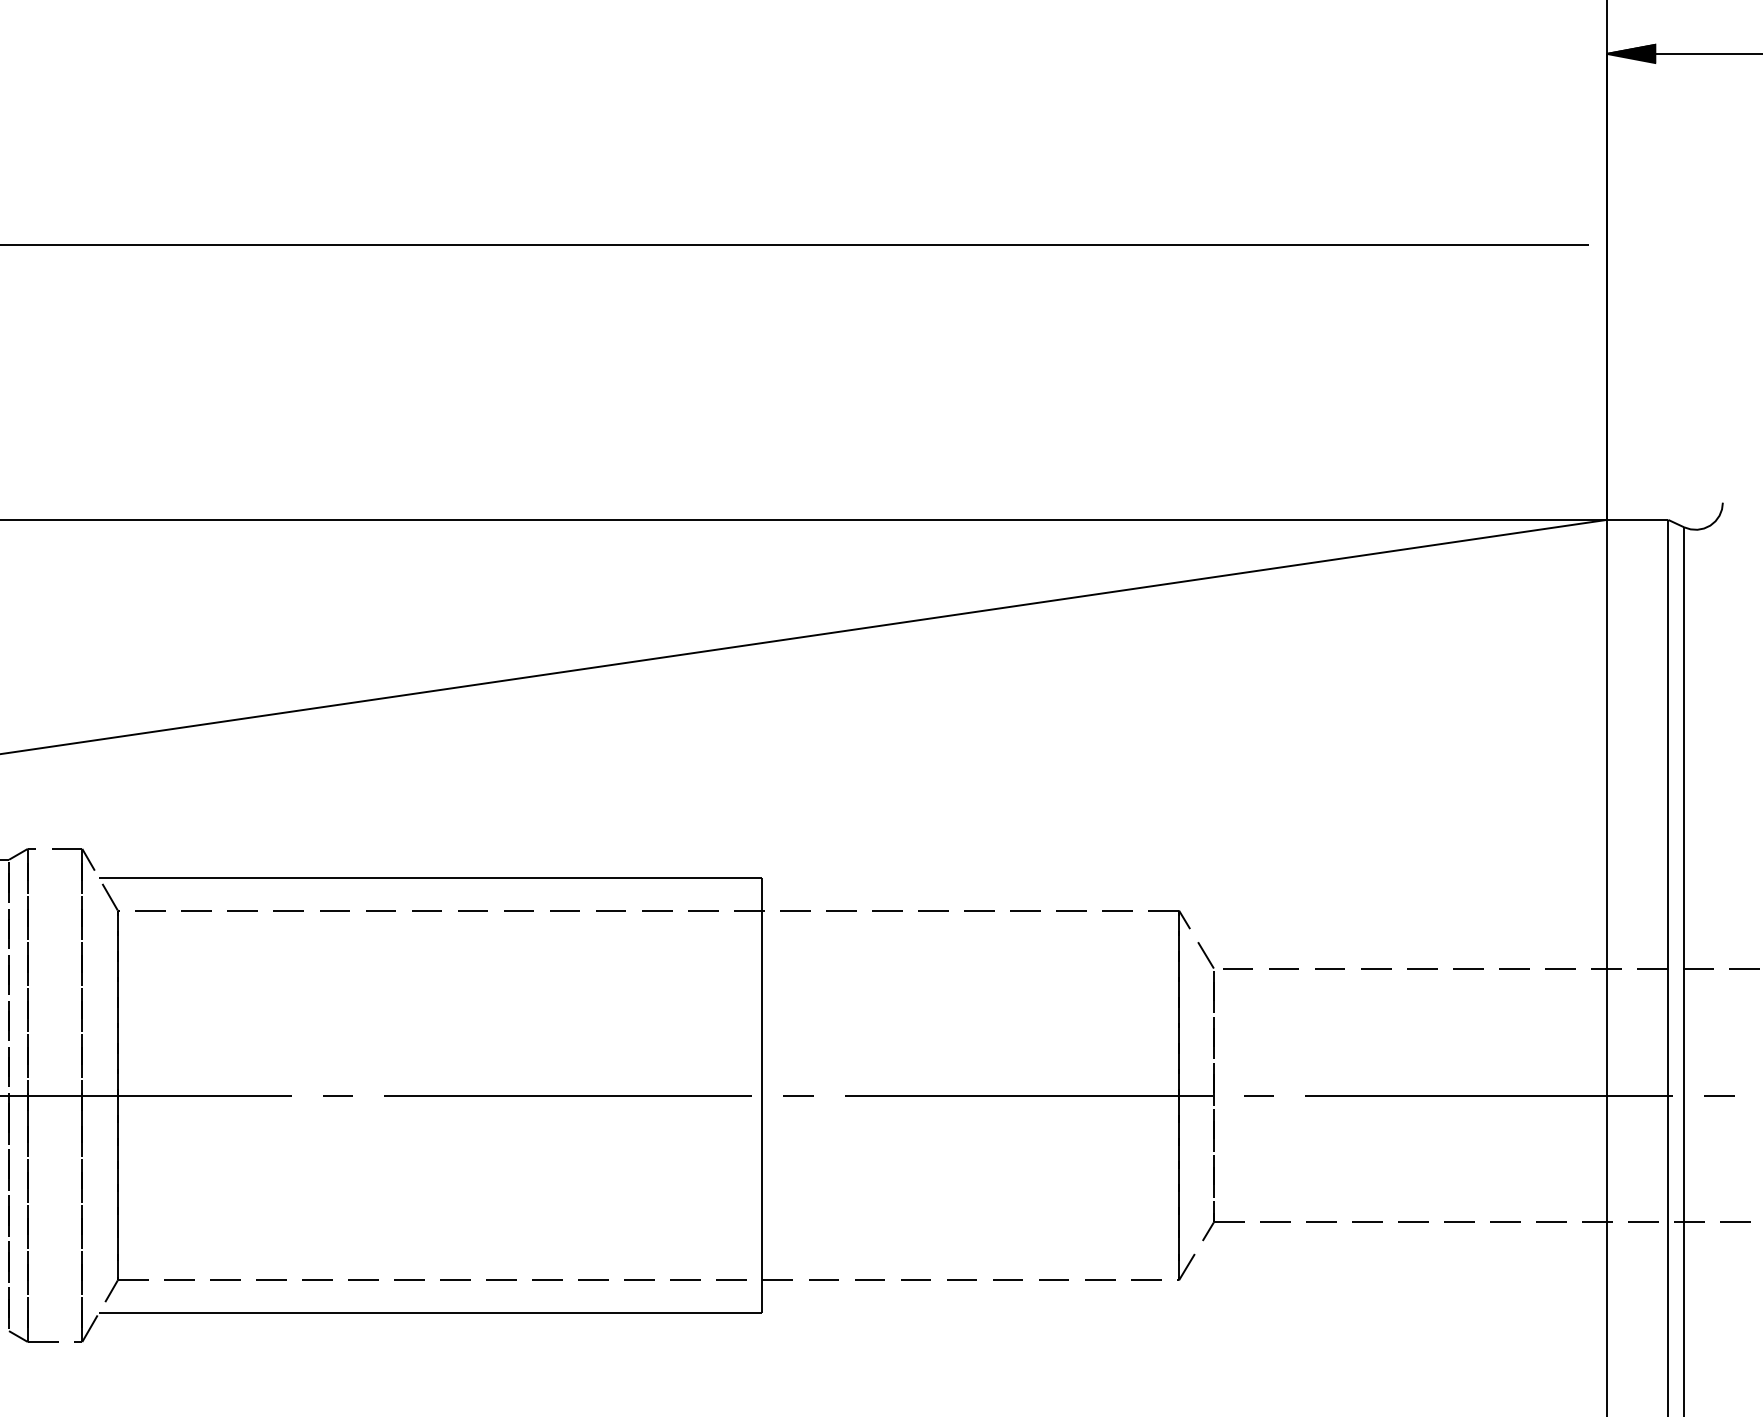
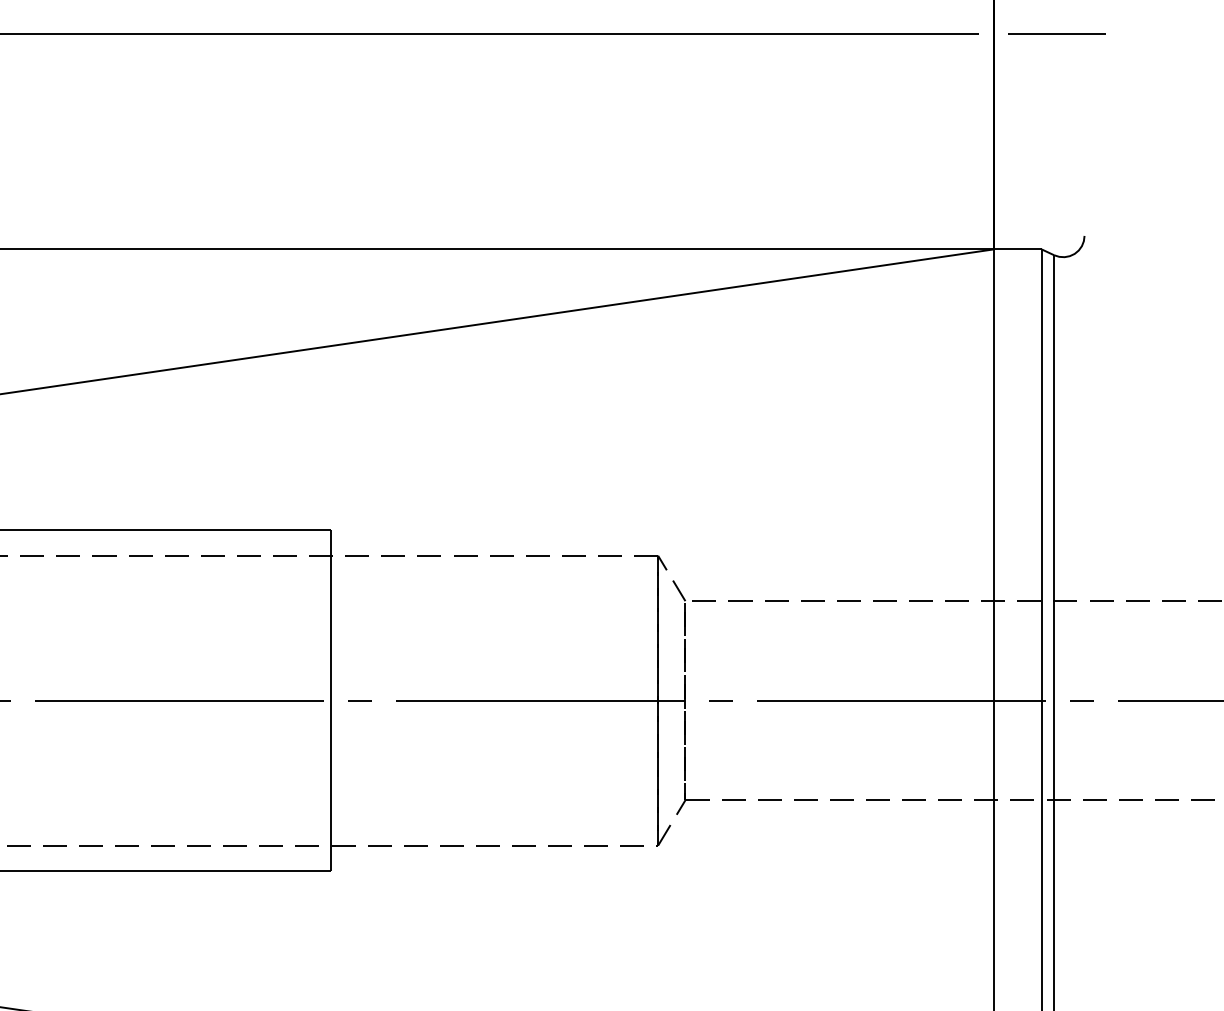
line: (1687, 244) -> (1056, 33), added

